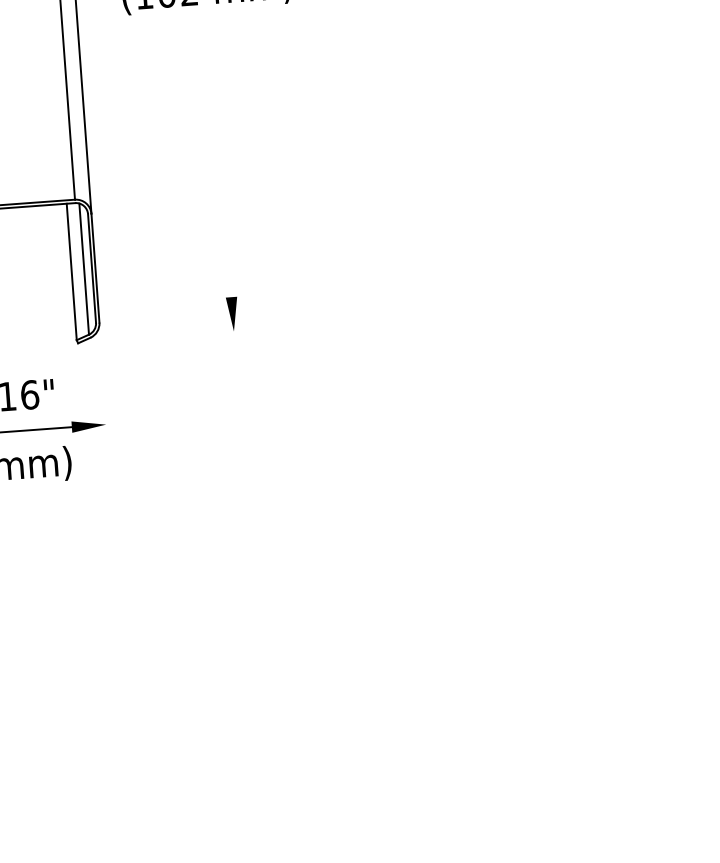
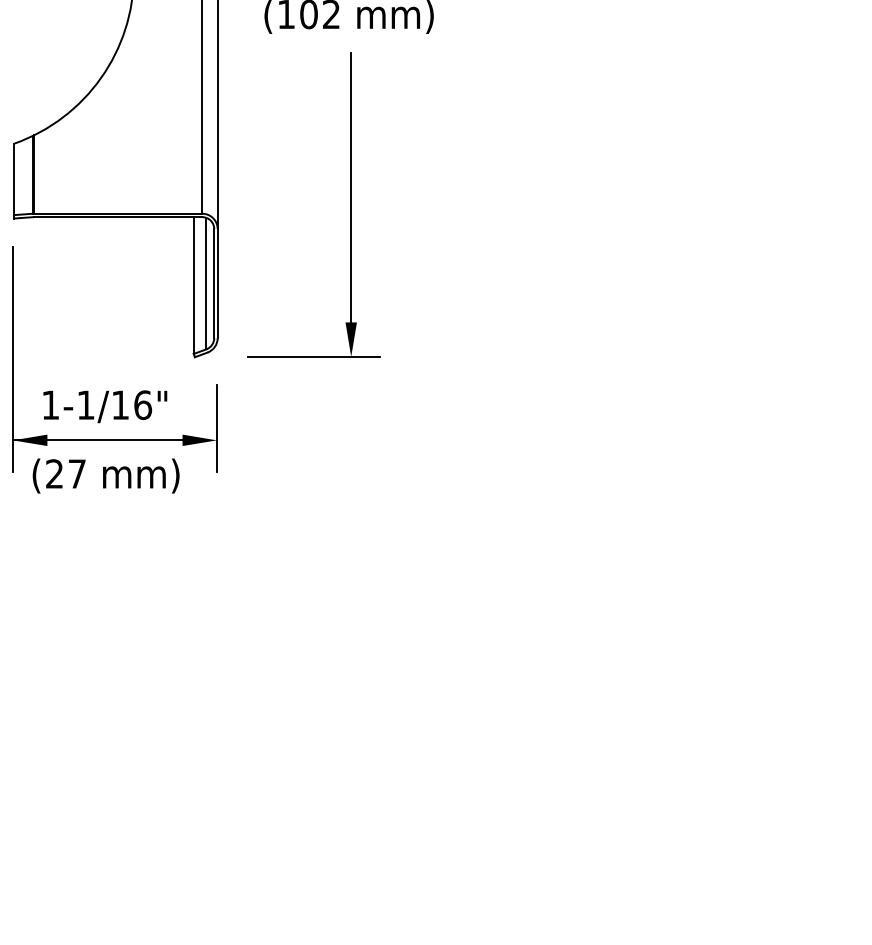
line: (221, 162) -> (351, 187), added
line: (196, 333) -> (313, 356), added
line: (104, 412) -> (216, 428), added

